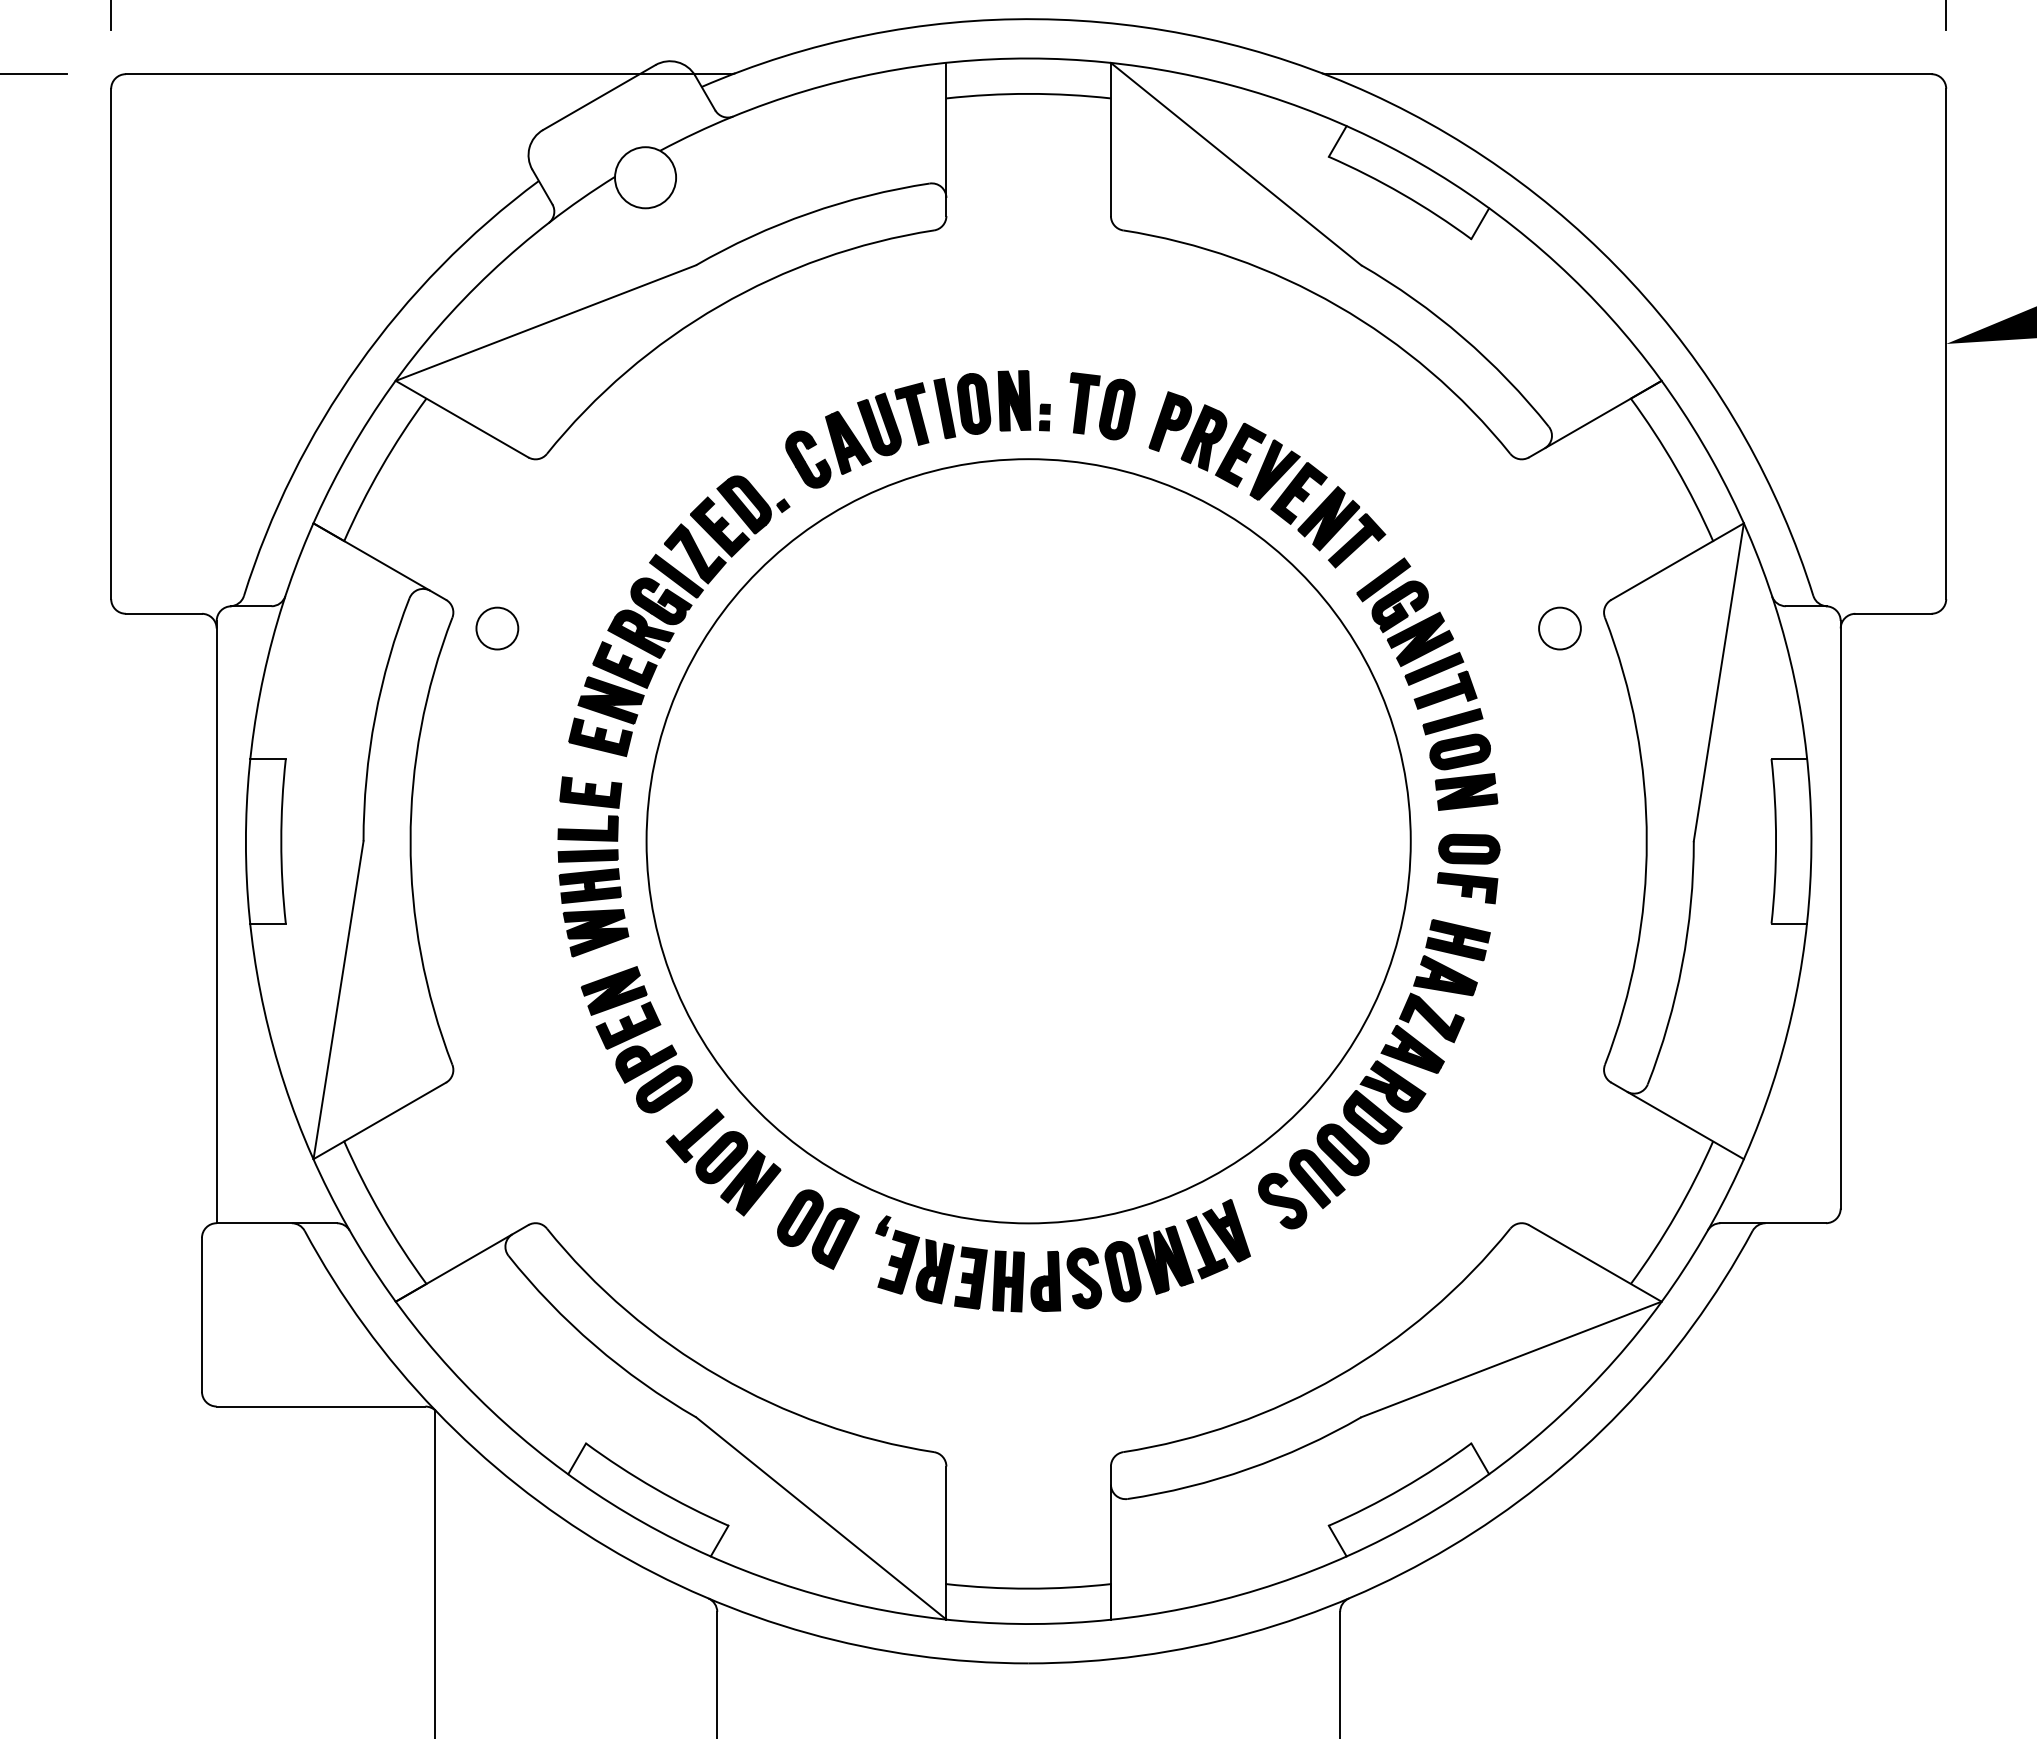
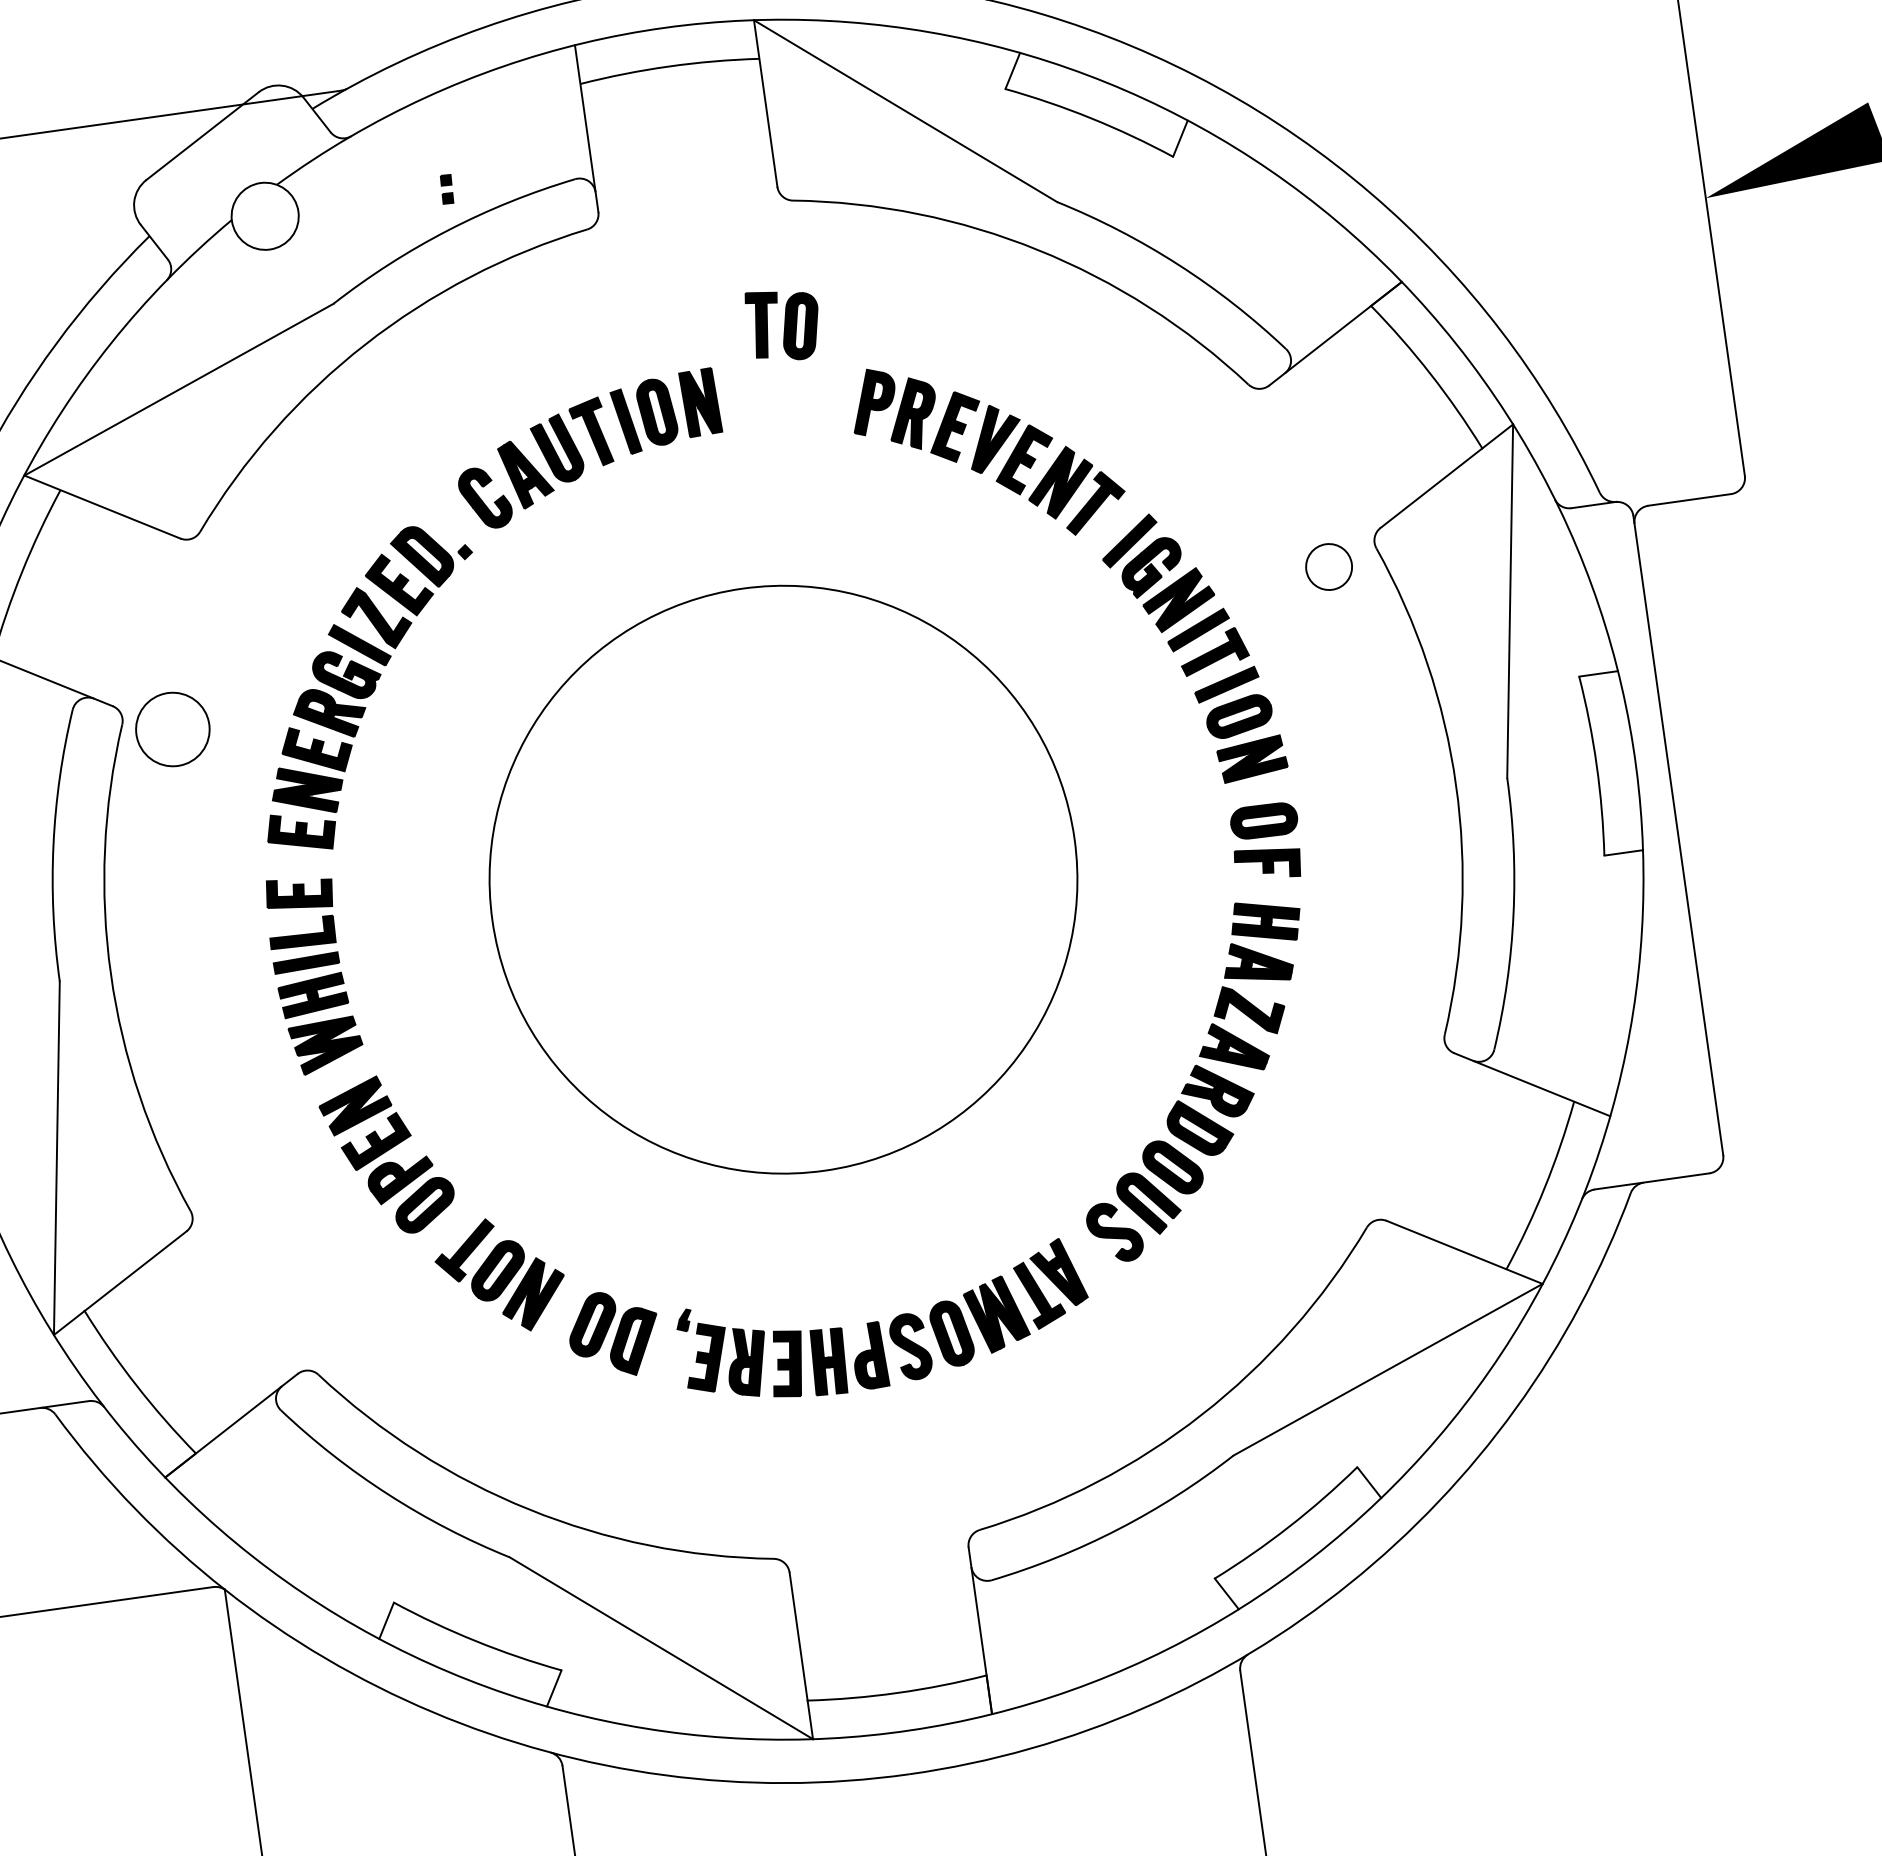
part: (1102, 406) -> (784, 325), moved
part: (1044, 417) -> (446, 189), moved
circle: (497, 628) -> (172, 729), size x1.6
circle: (1028, 841) -> (783, 879), size x0.7

